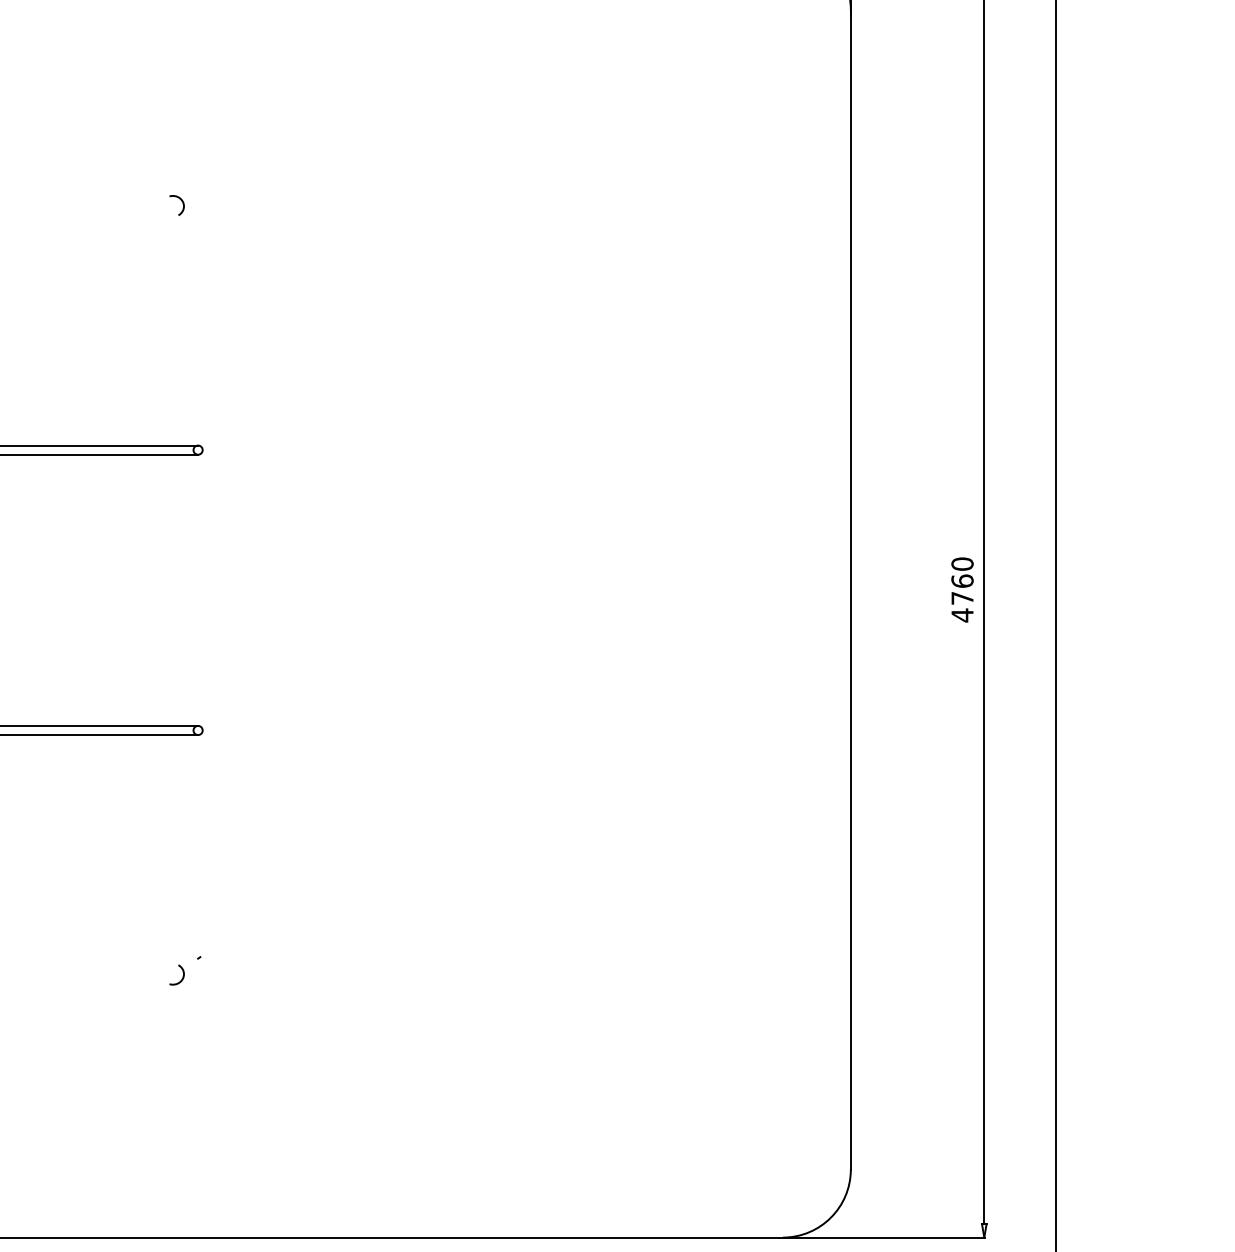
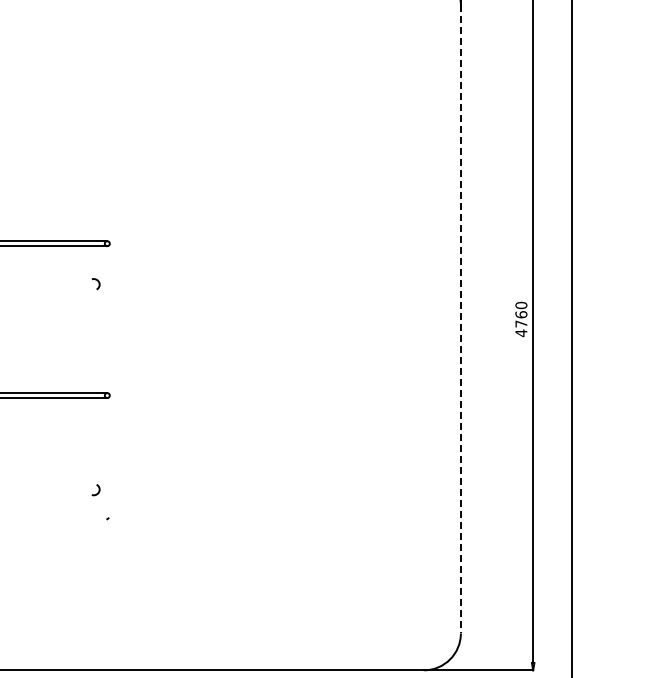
curve: (181, 206) -> (98, 284), moved
line: (850, 590) -> (460, 319), solid -> dashed
curve: (179, 979) -> (97, 492), moved

